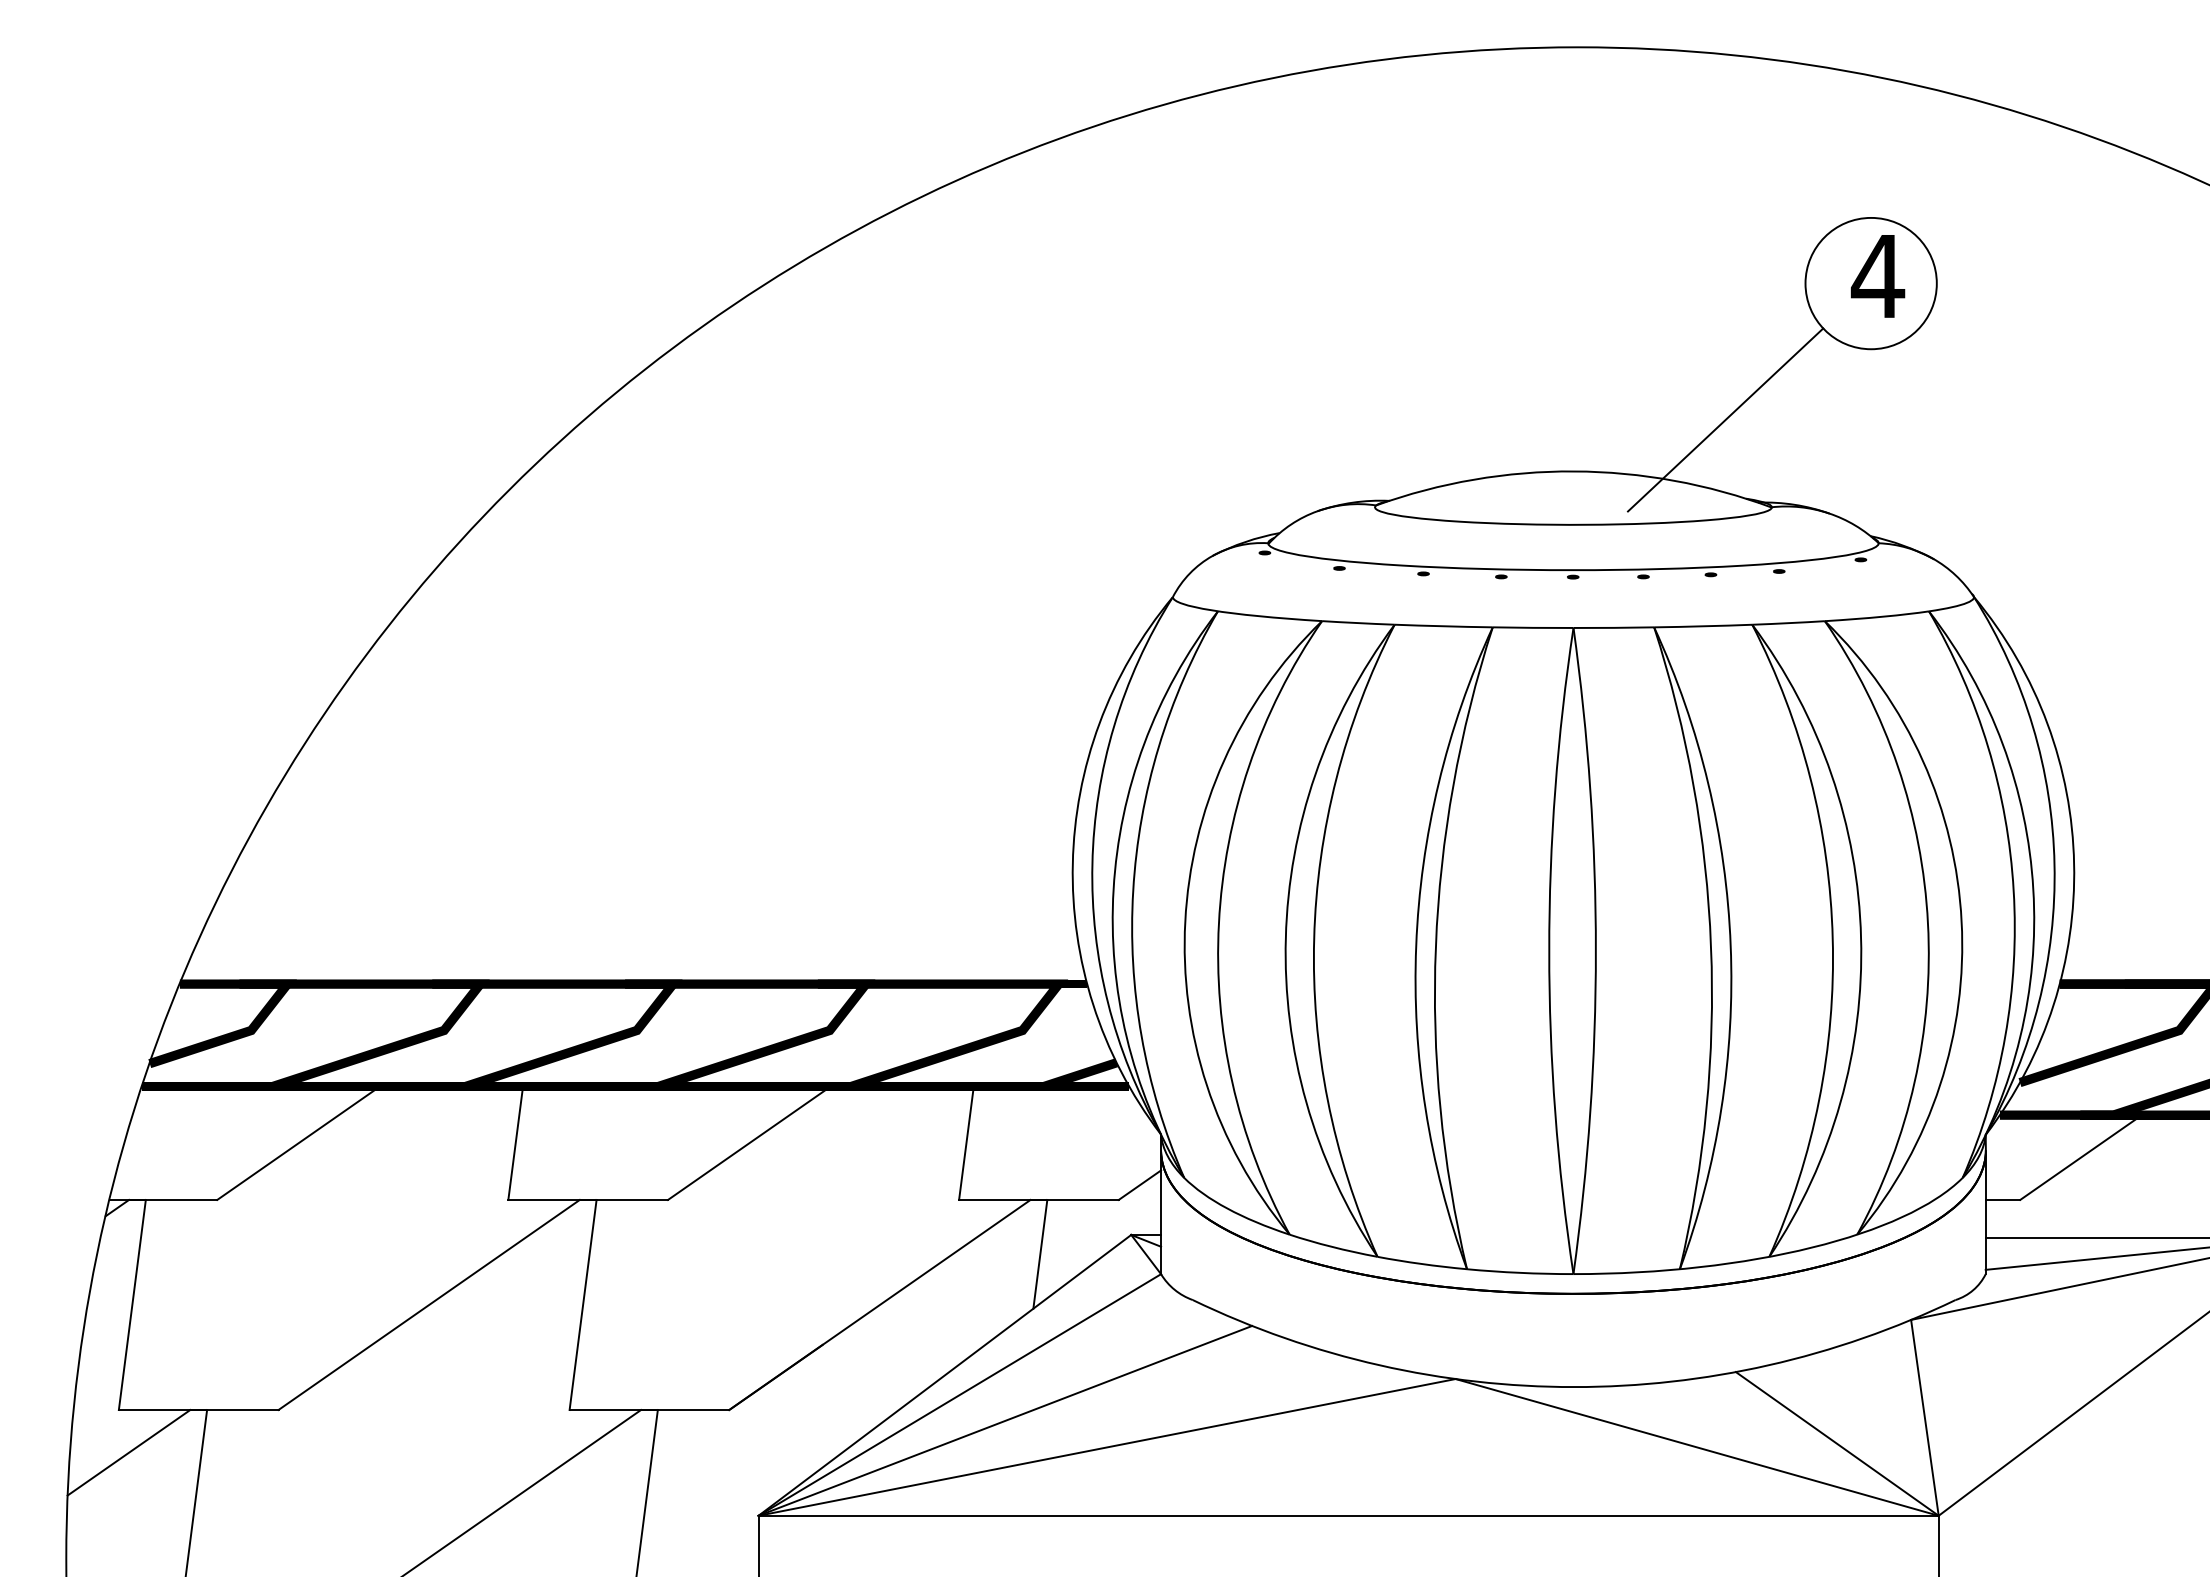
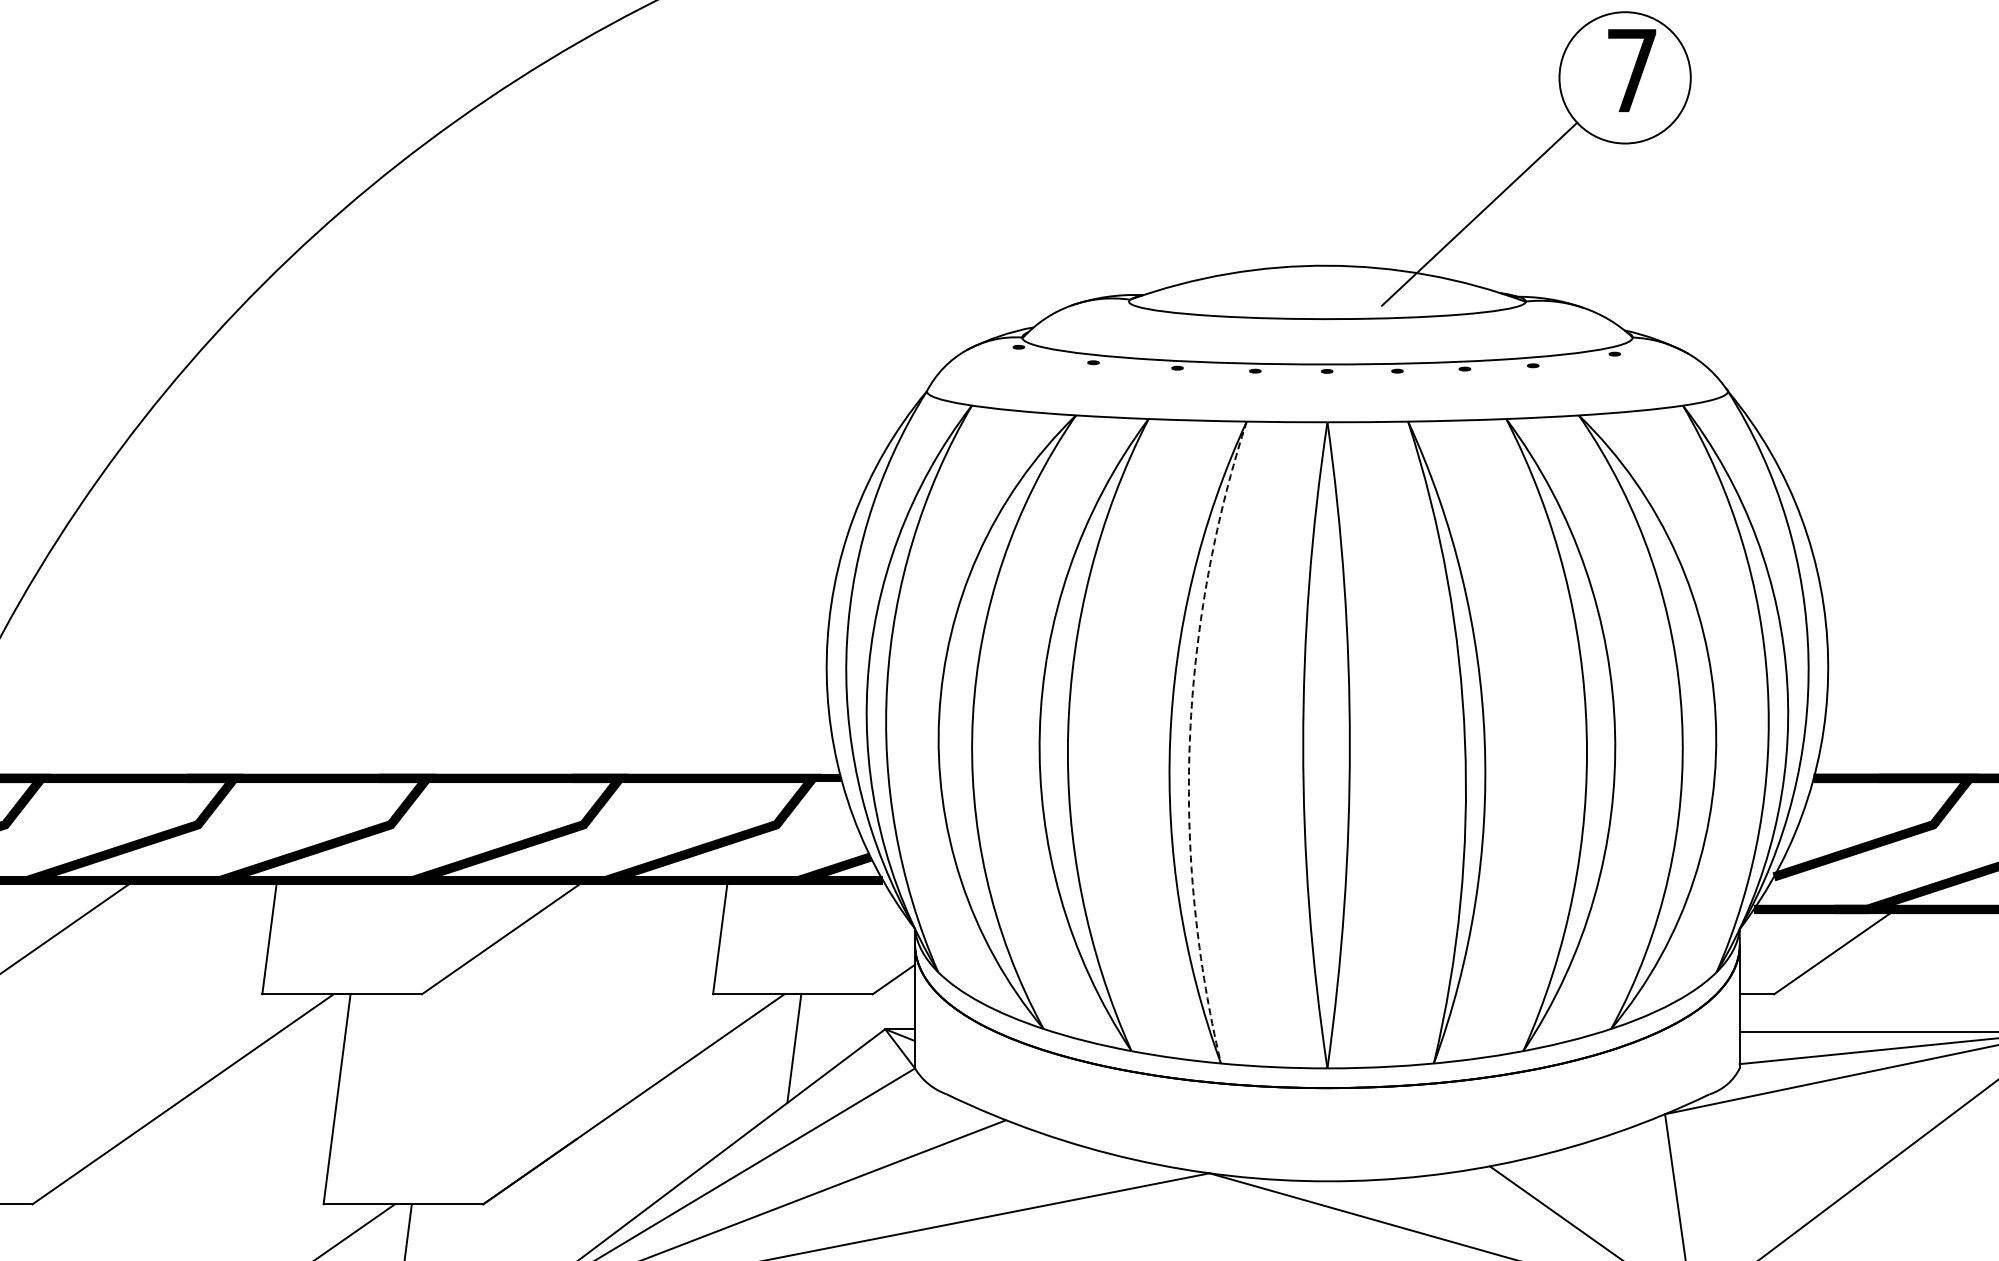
text: (1877, 276) -> (1631, 70), 4 -> 7
arc: (1435, 946) -> (1189, 740), solid -> dashed

